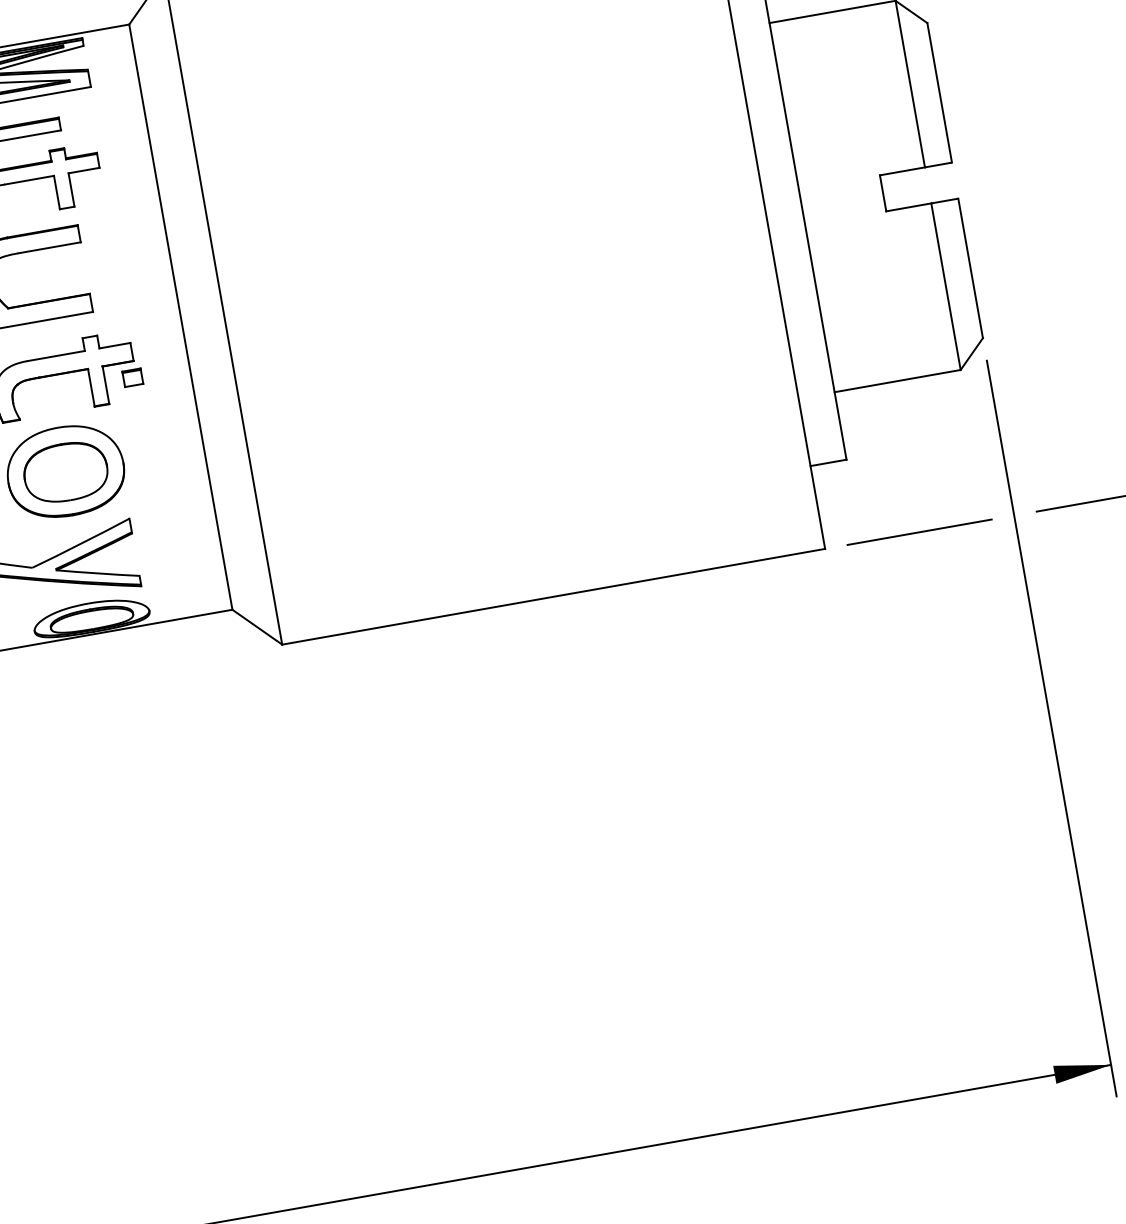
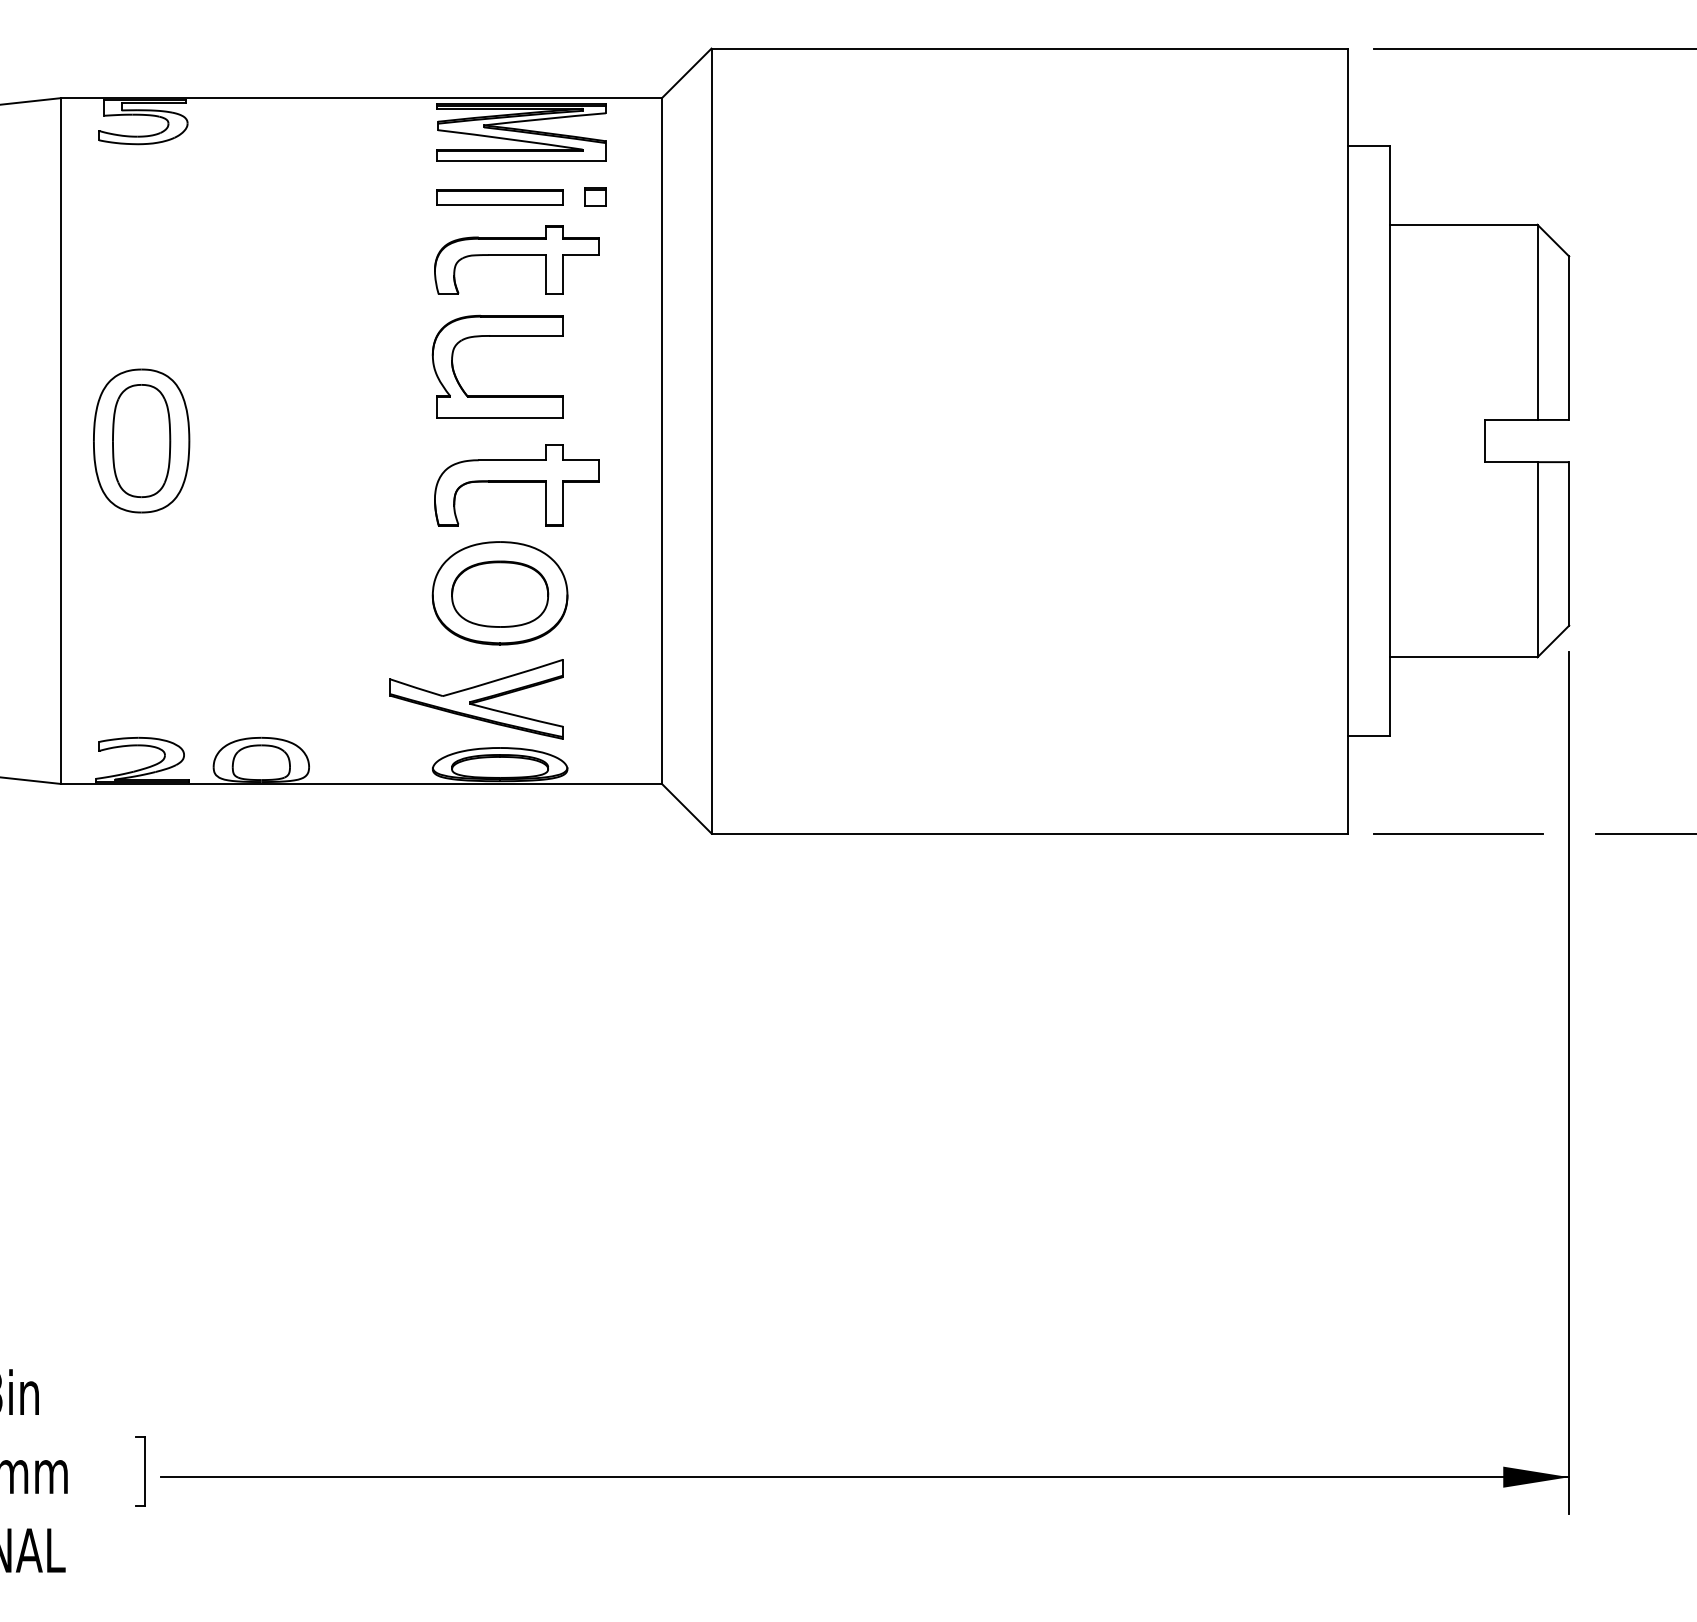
part: (132, 377) -> (595, 196), moved

